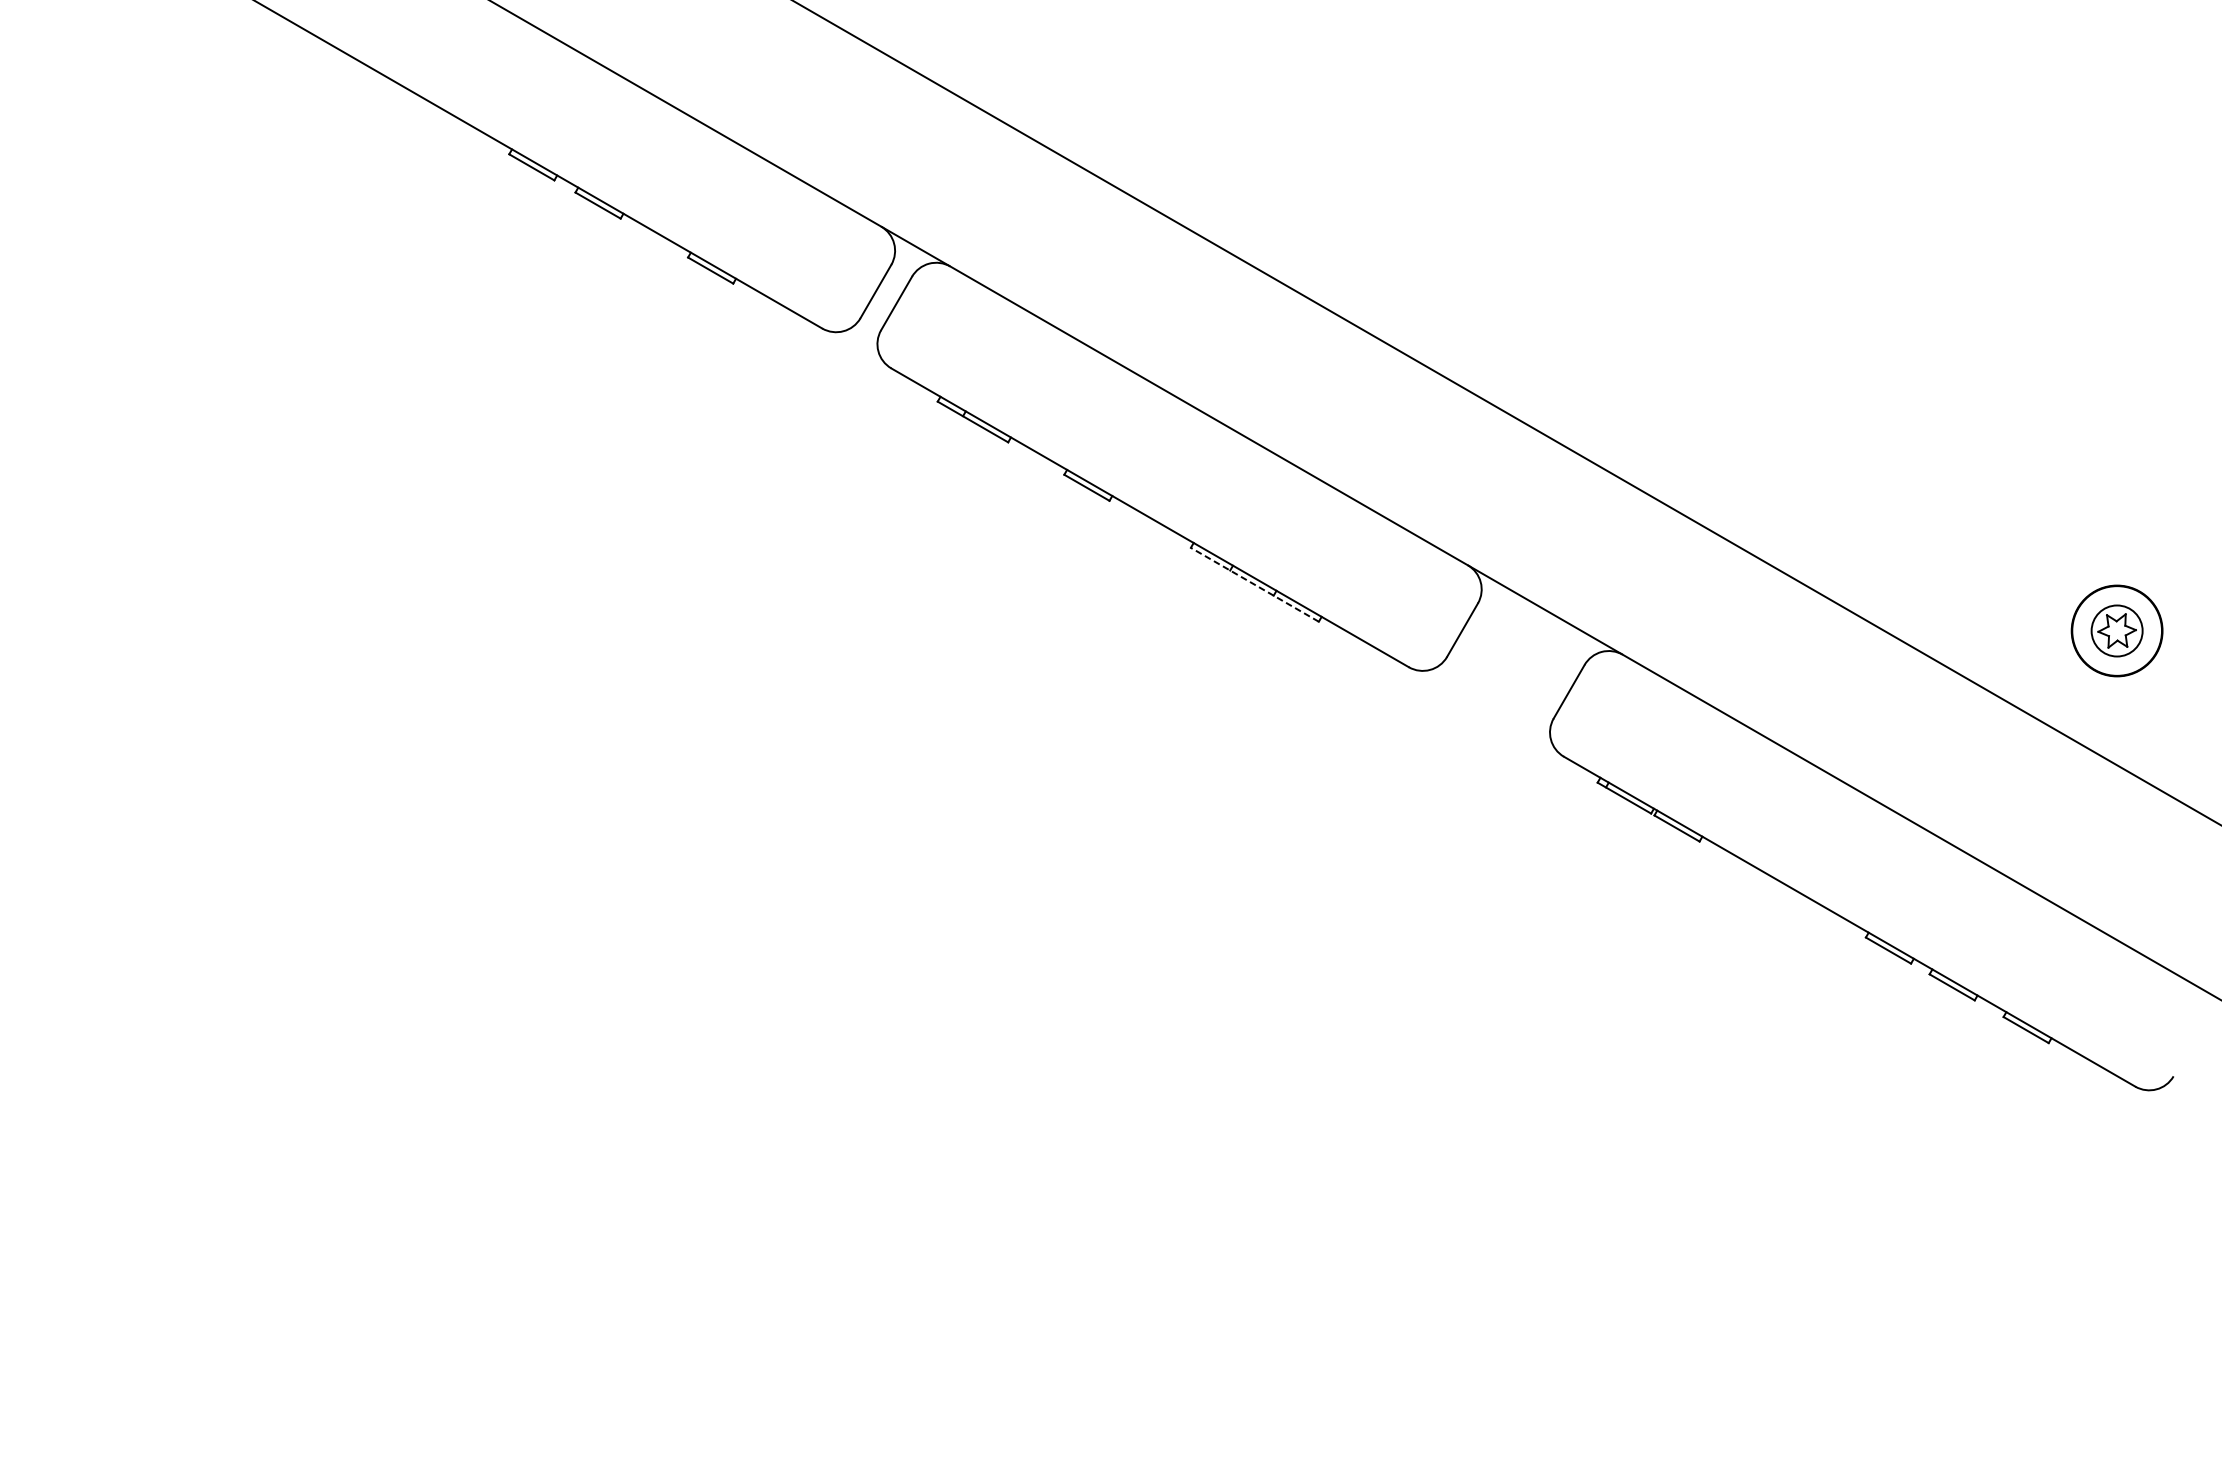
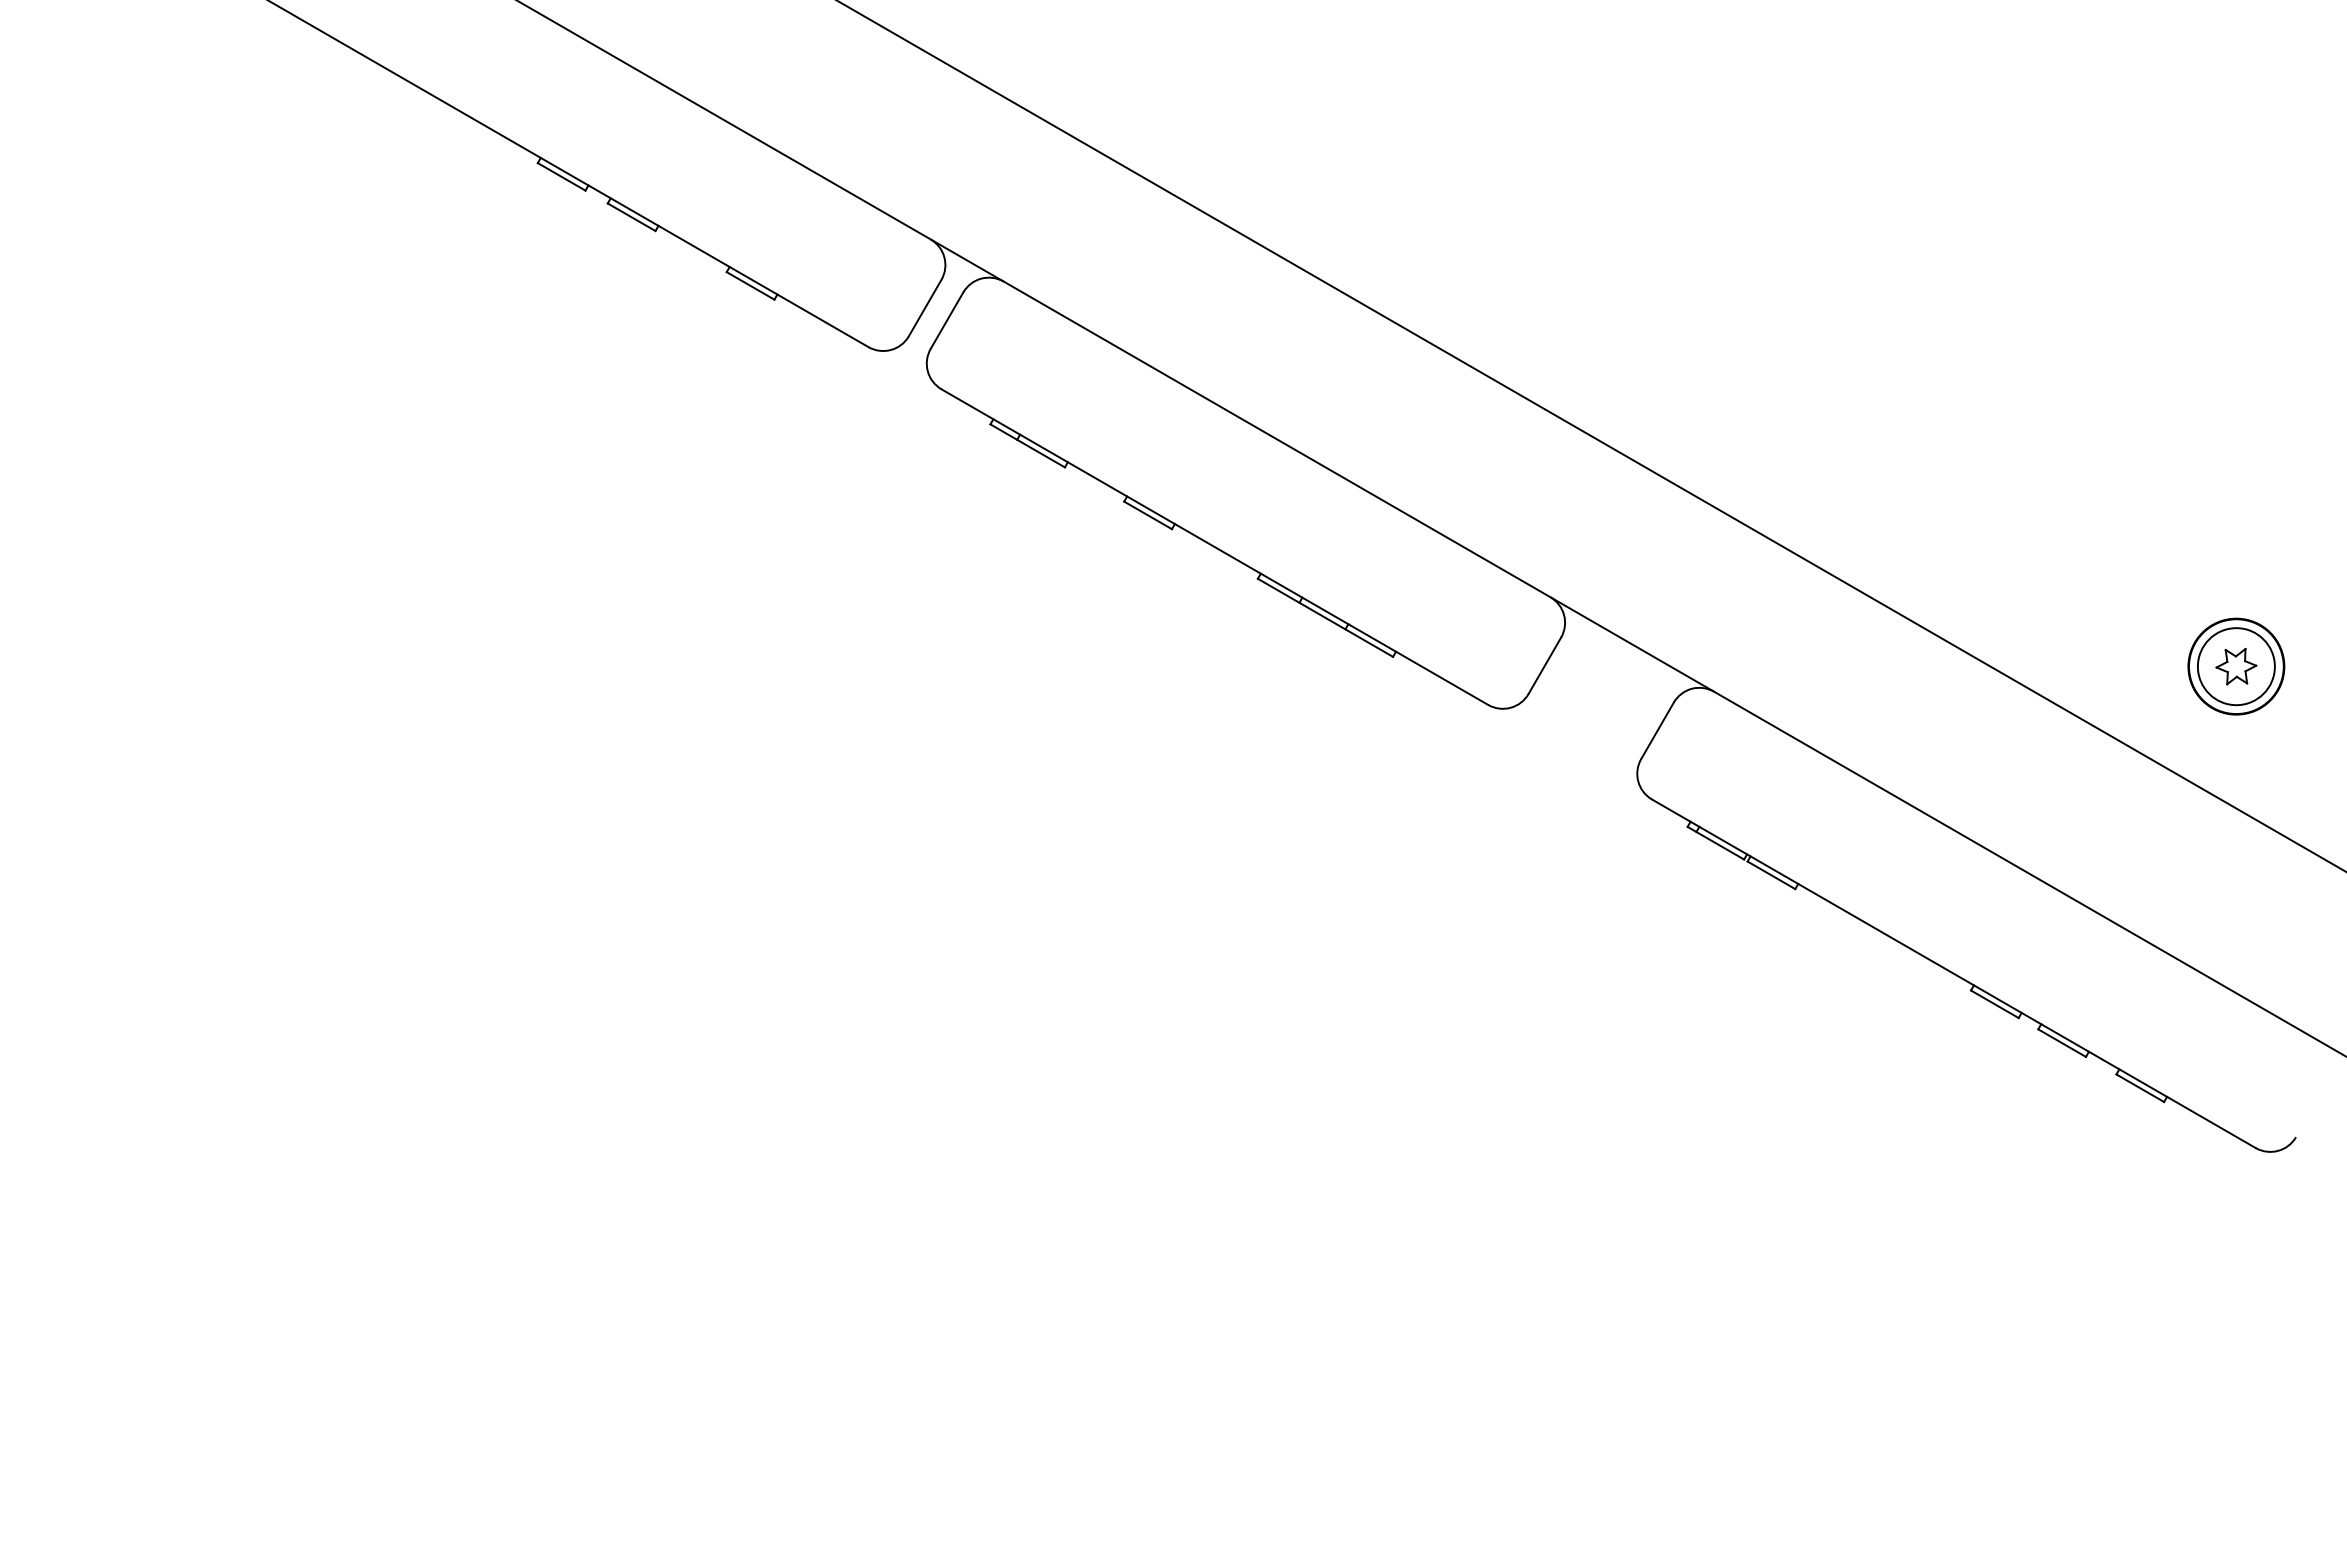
line: (1254, 584) -> (1325, 617), dashed -> solid
circle: (2116, 630) -> (2235, 666), size x1.43

